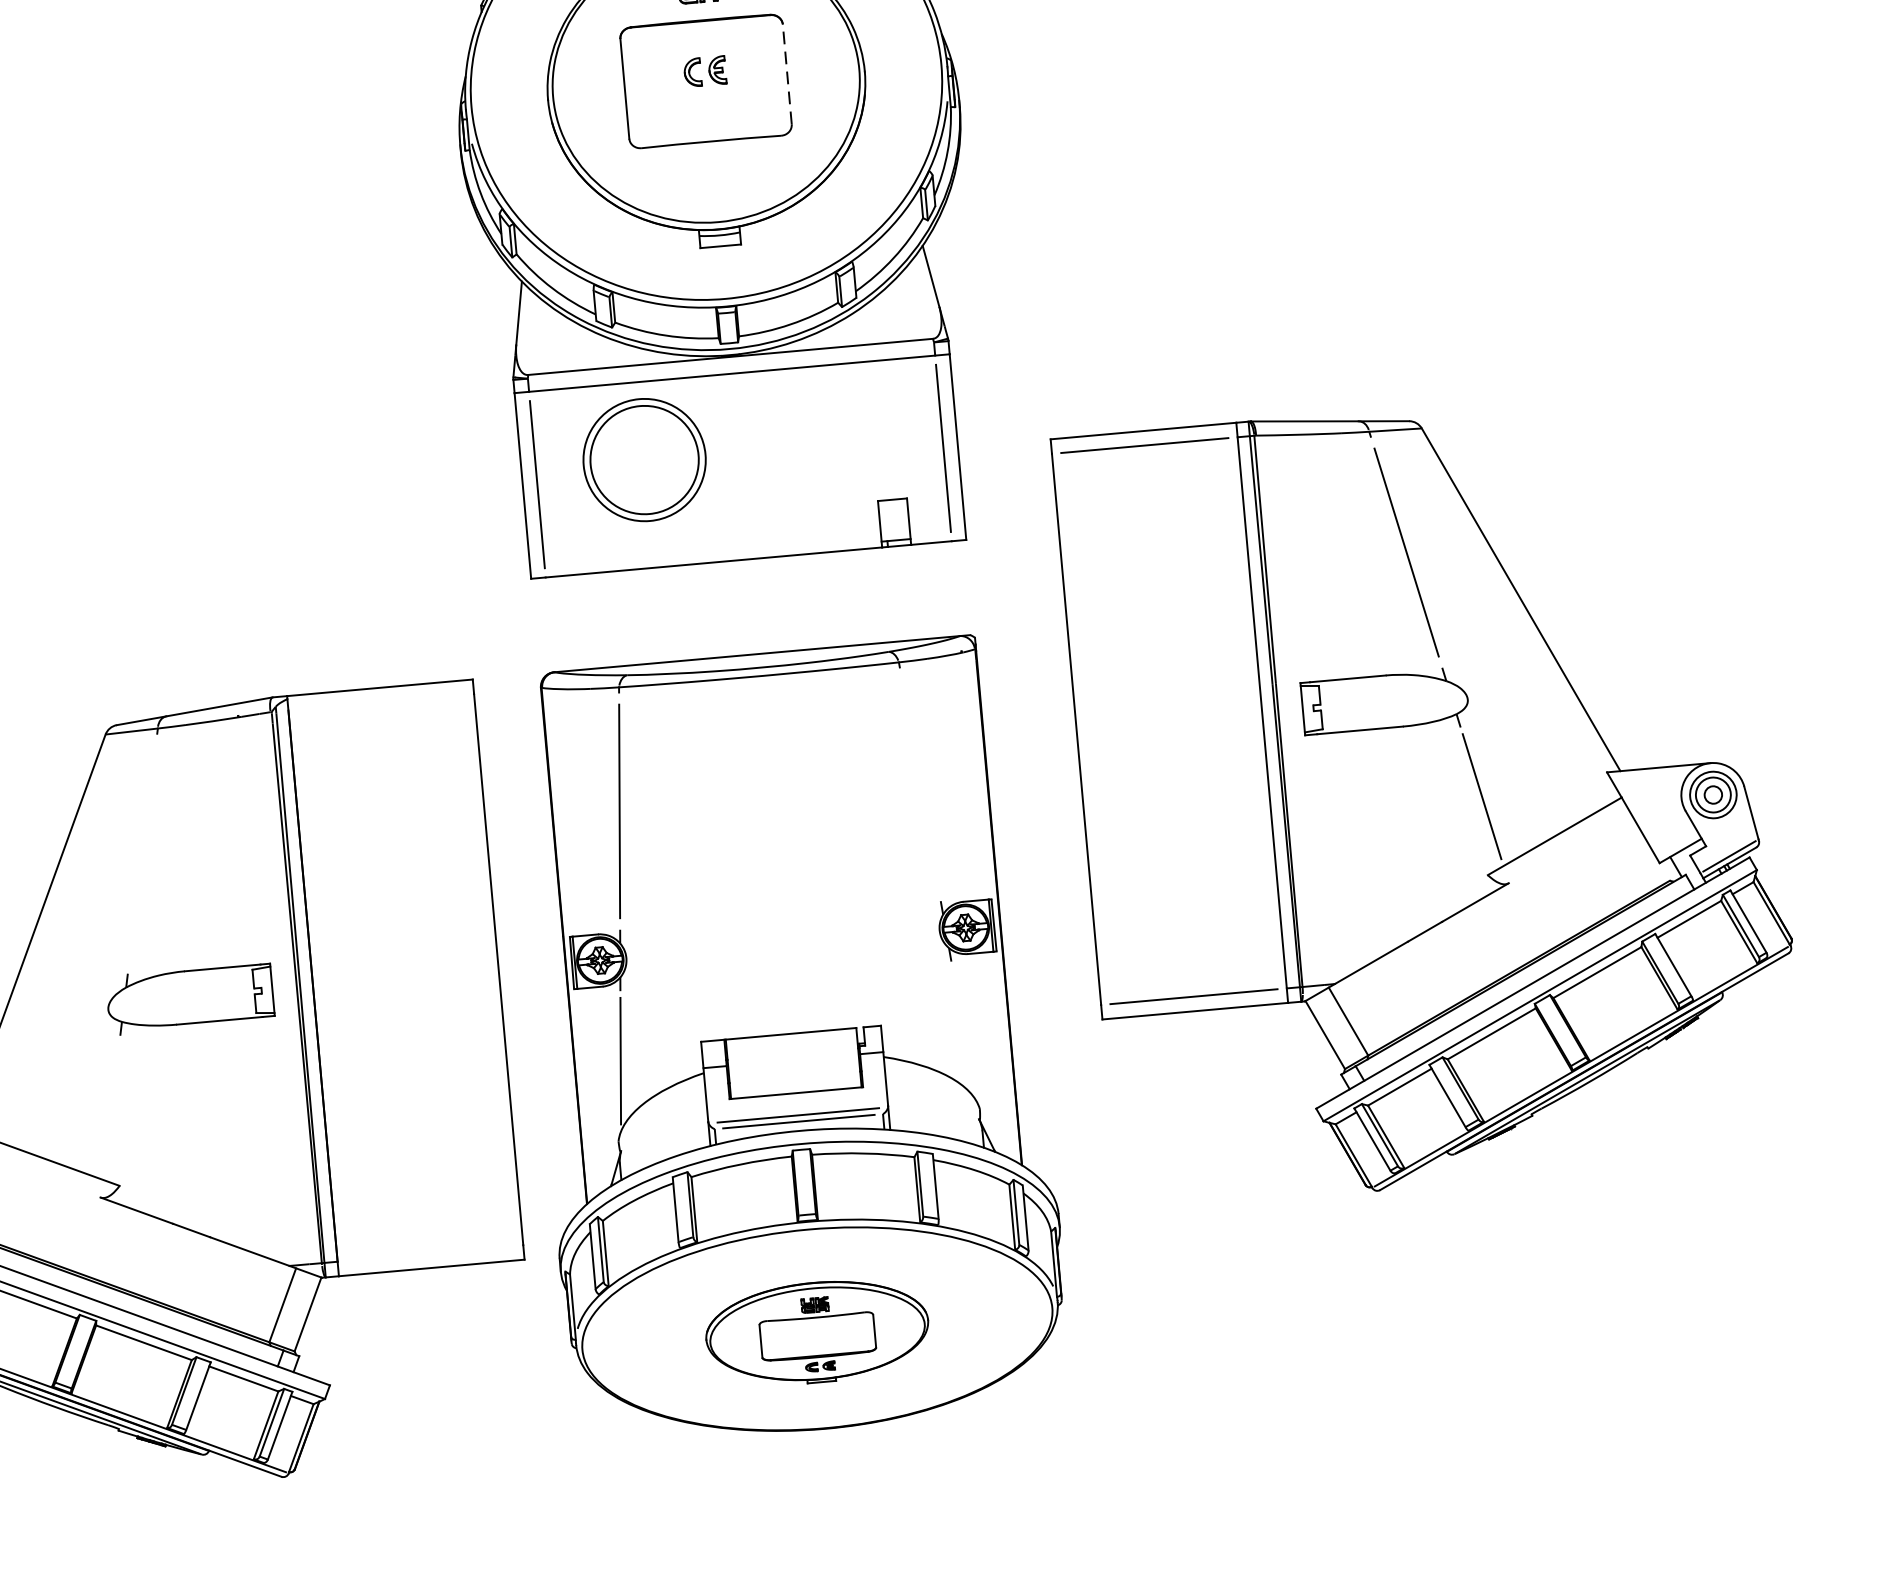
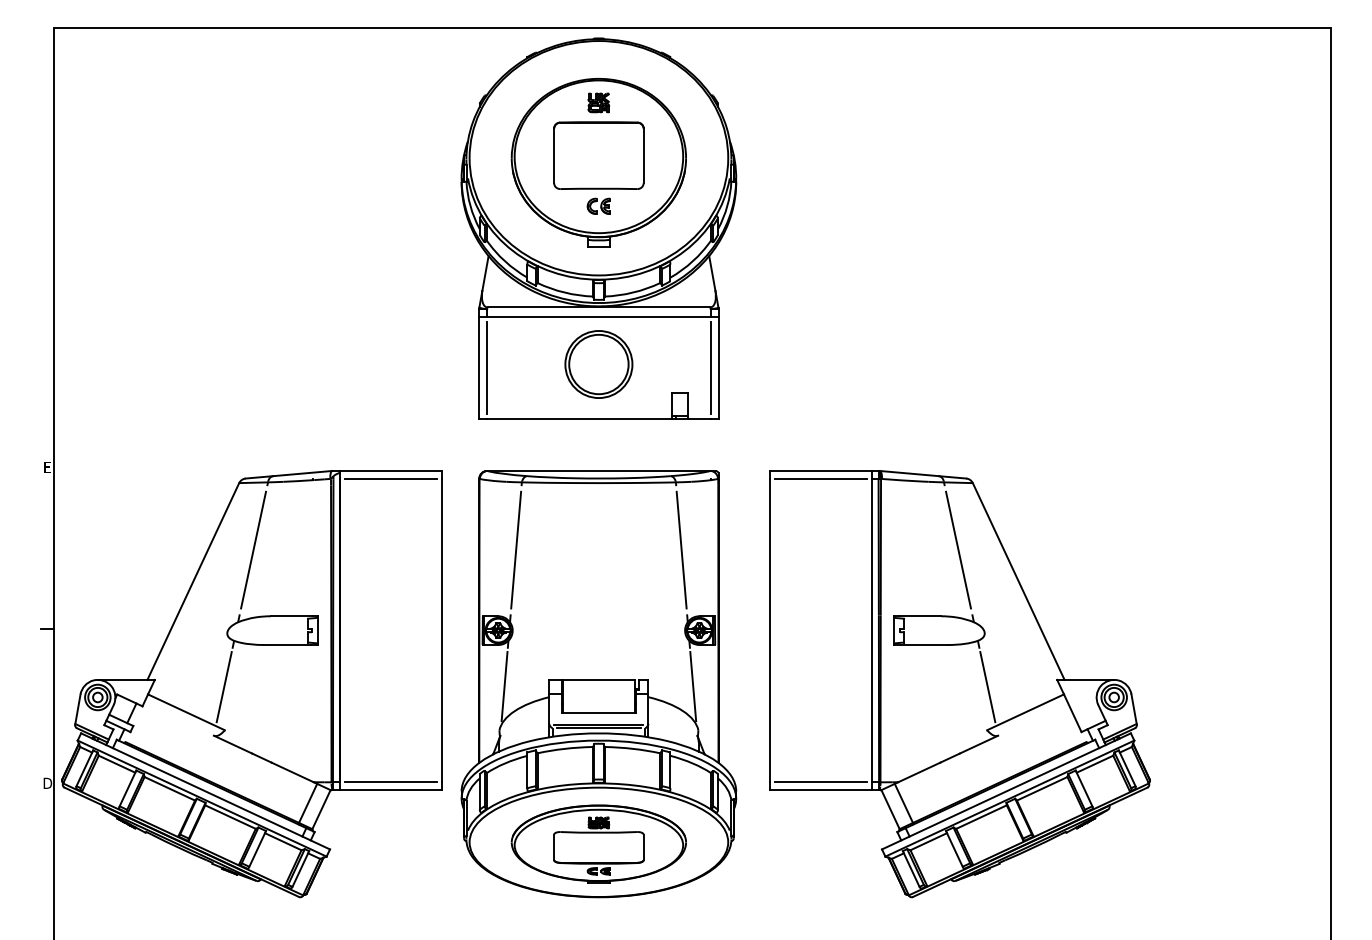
part: (704, 70) -> (598, 205), moved
line: (787, 73) -> (643, 155), dashed -> solid
part: (643, 460) -> (598, 364), moved
line: (381, 701) -> (391, 478), added
line: (919, 783) -> (681, 549), added
part: (1430, 796) -> (959, 684), moved
line: (142, 852) -> (253, 549), added
line: (963, 1030) -> (693, 686), added
line: (110, 1108) -> (223, 687), added
line: (430, 1253) -> (391, 782), added
part: (816, 1331) -> (598, 843), size x1.43

